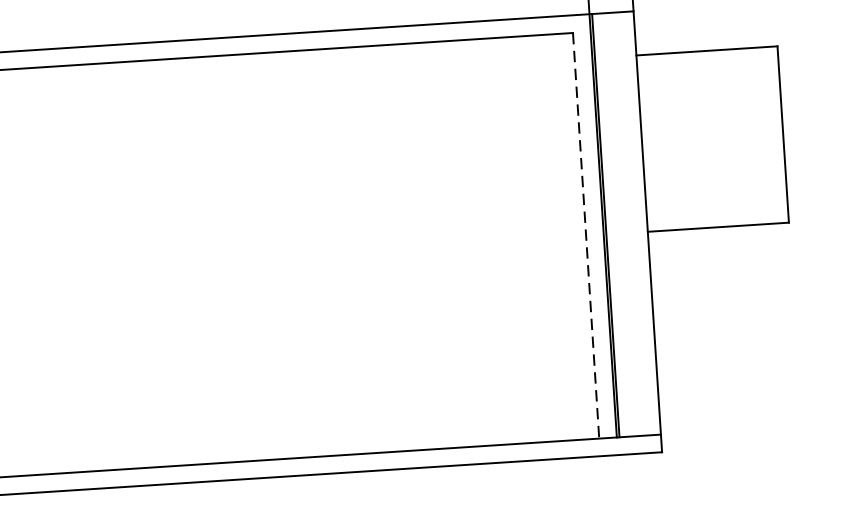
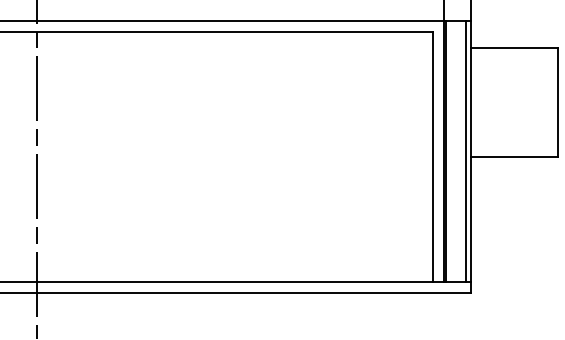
line: (638, 223) -> (465, 151), added
line: (586, 234) -> (433, 156), dashed -> solid

